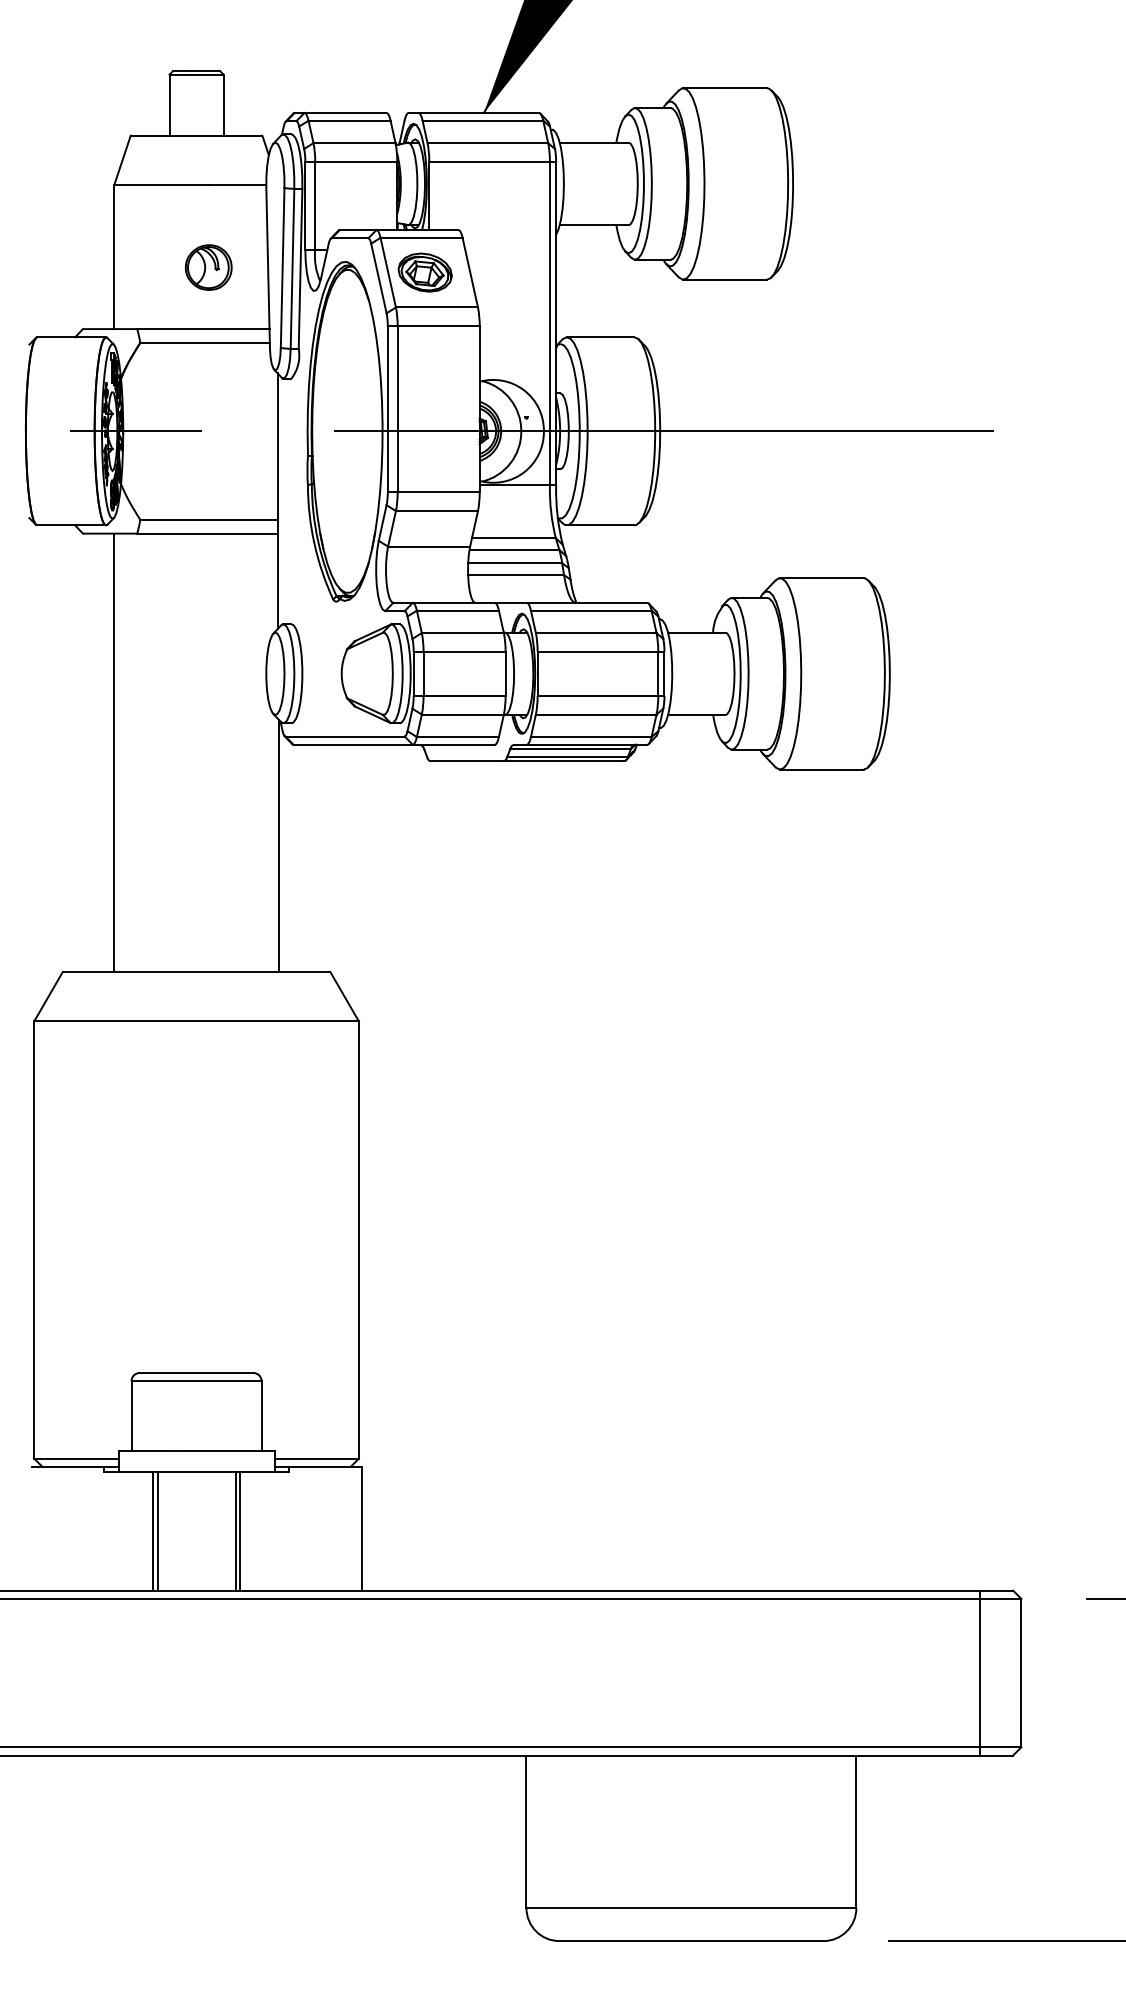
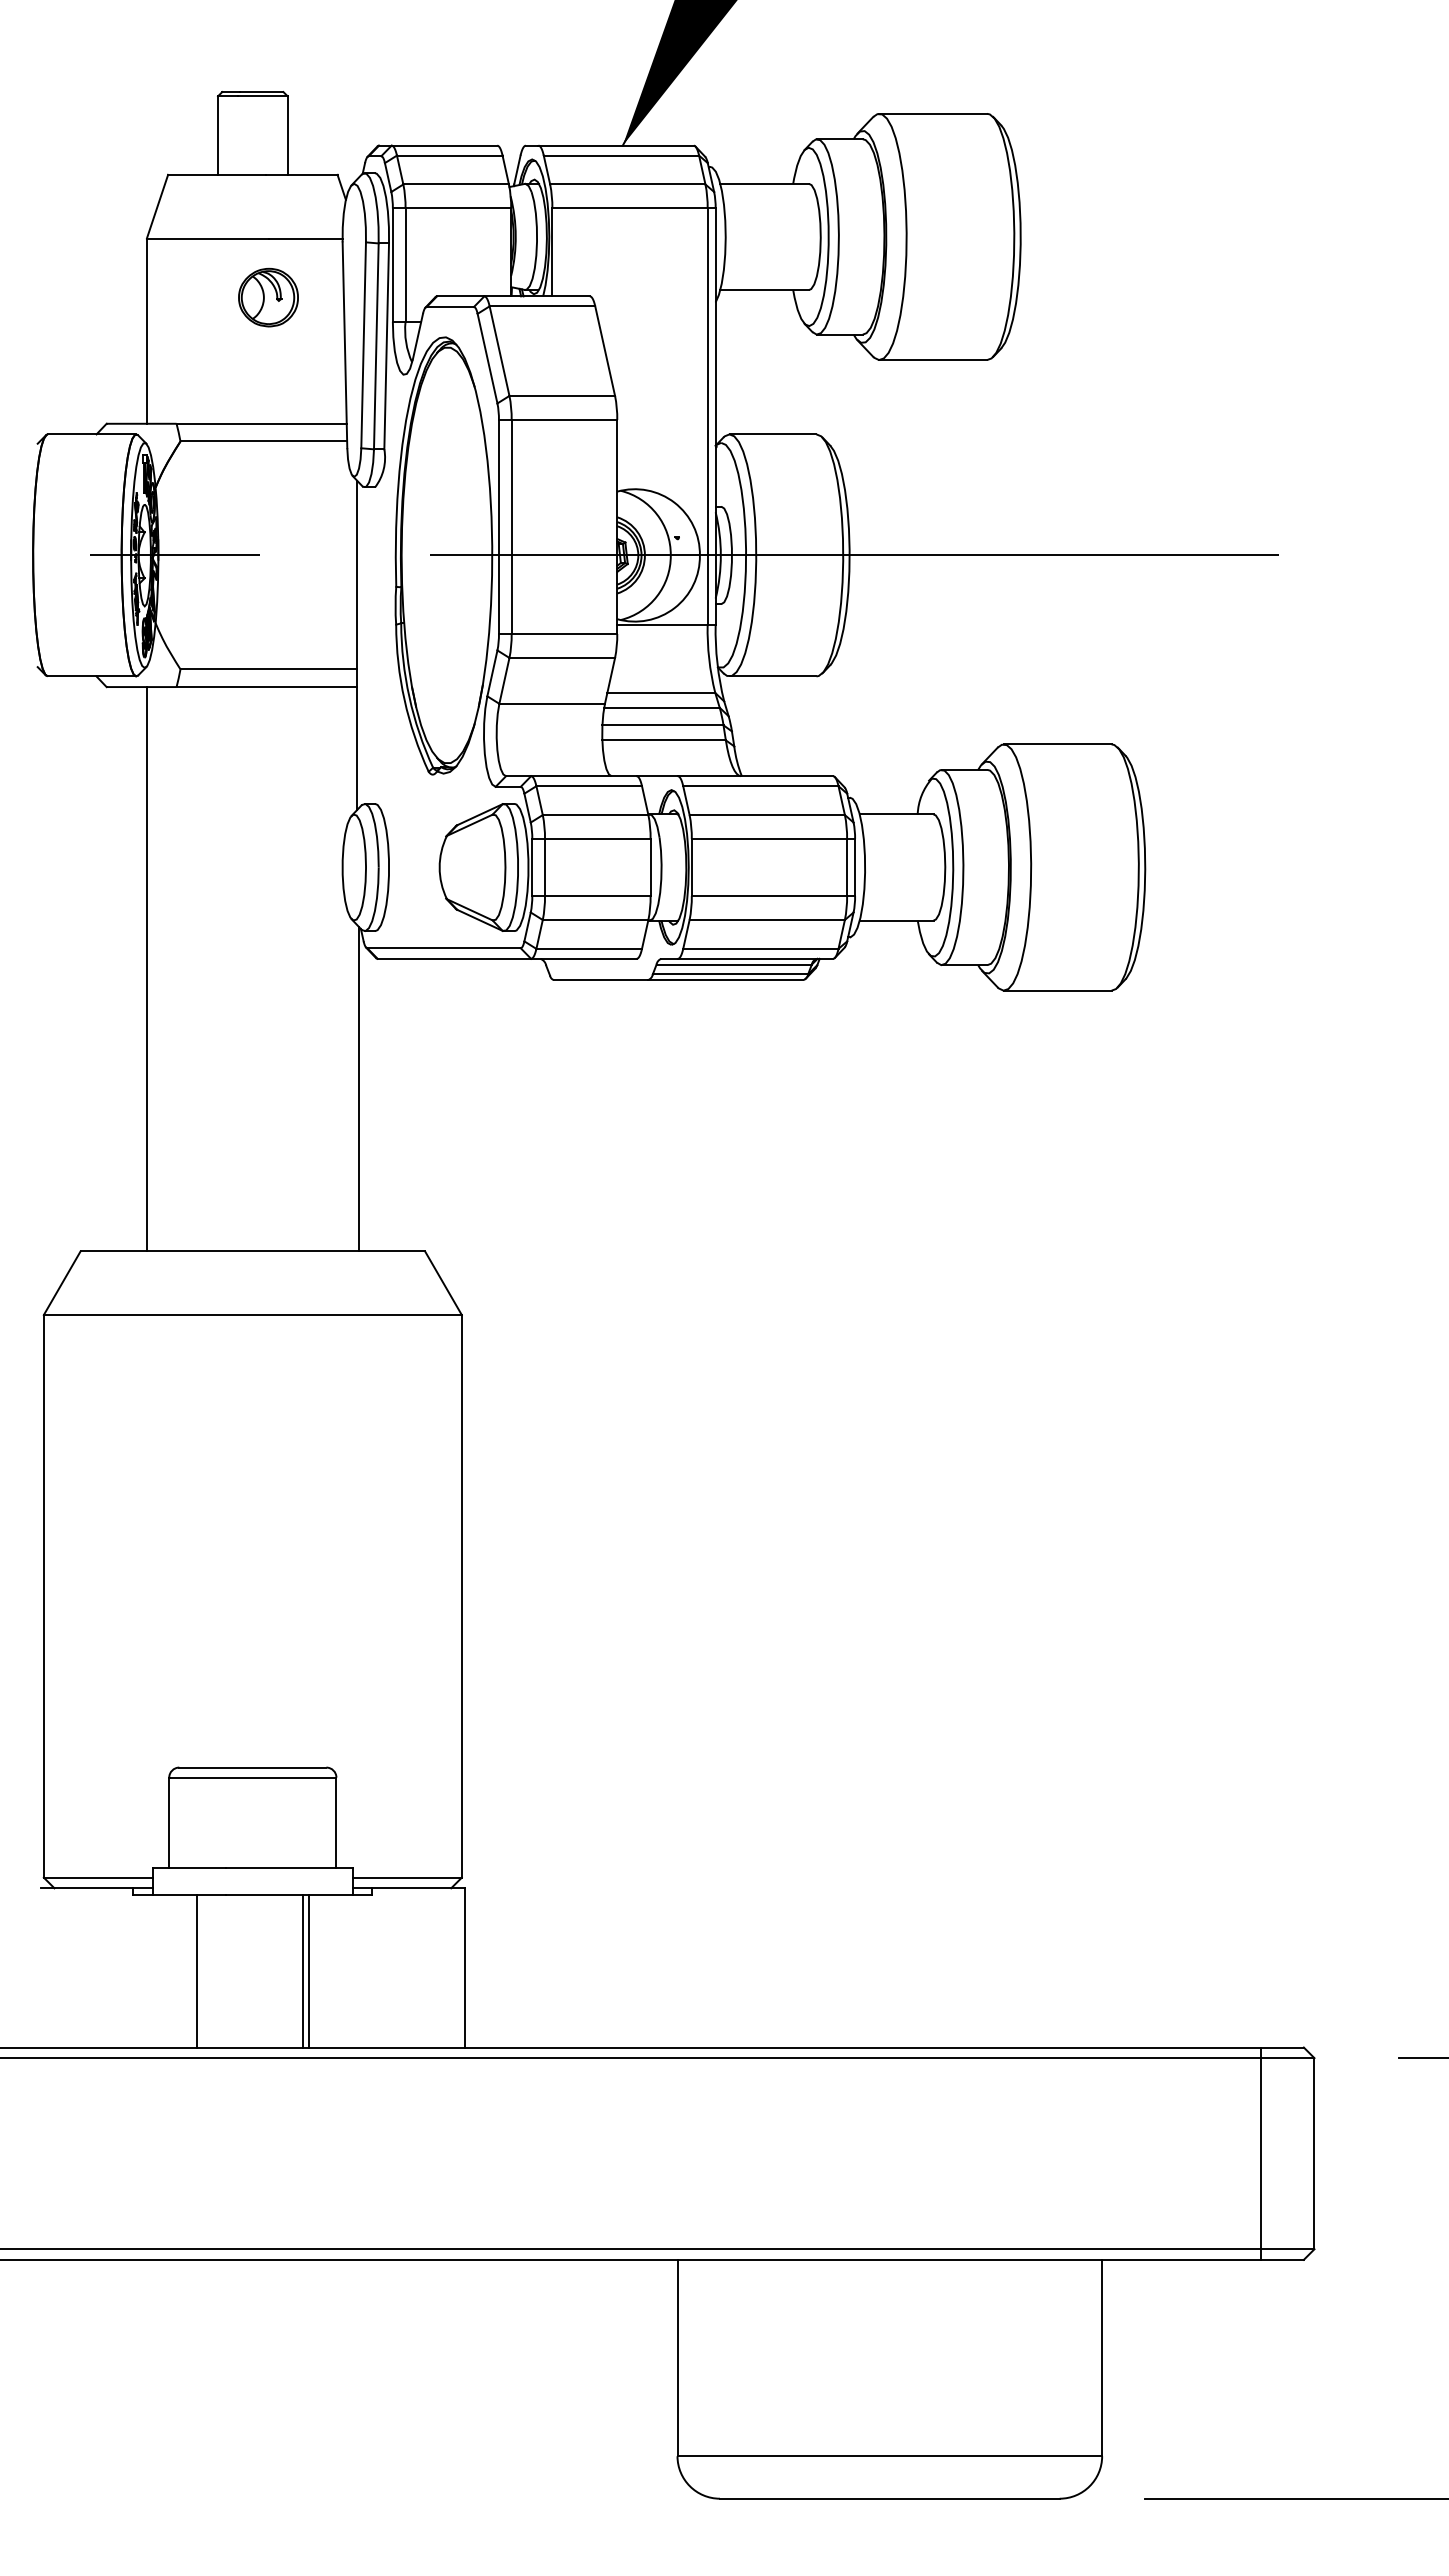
part: (208, 267) -> (268, 297), moved
part: (425, 272) -> (547, 350), removed
line: (157, 1530) -> (202, 1970), removed

